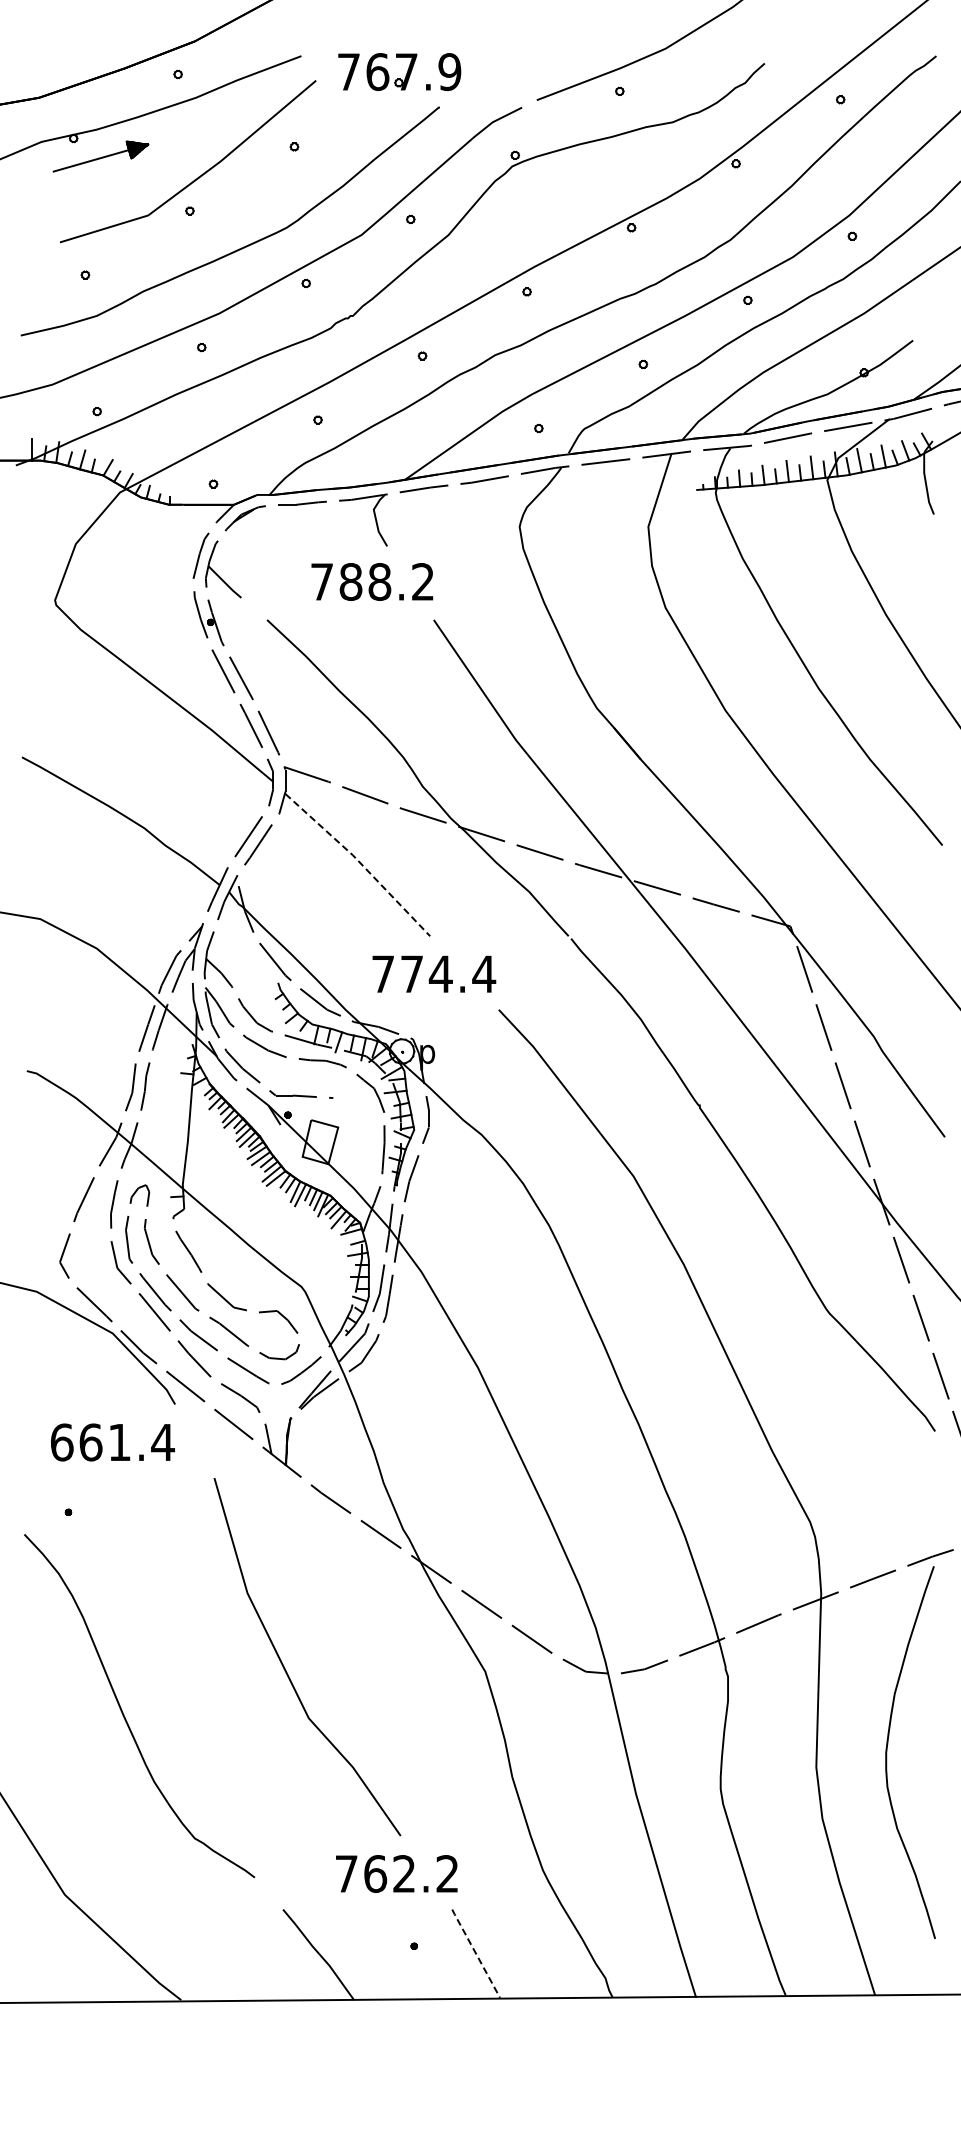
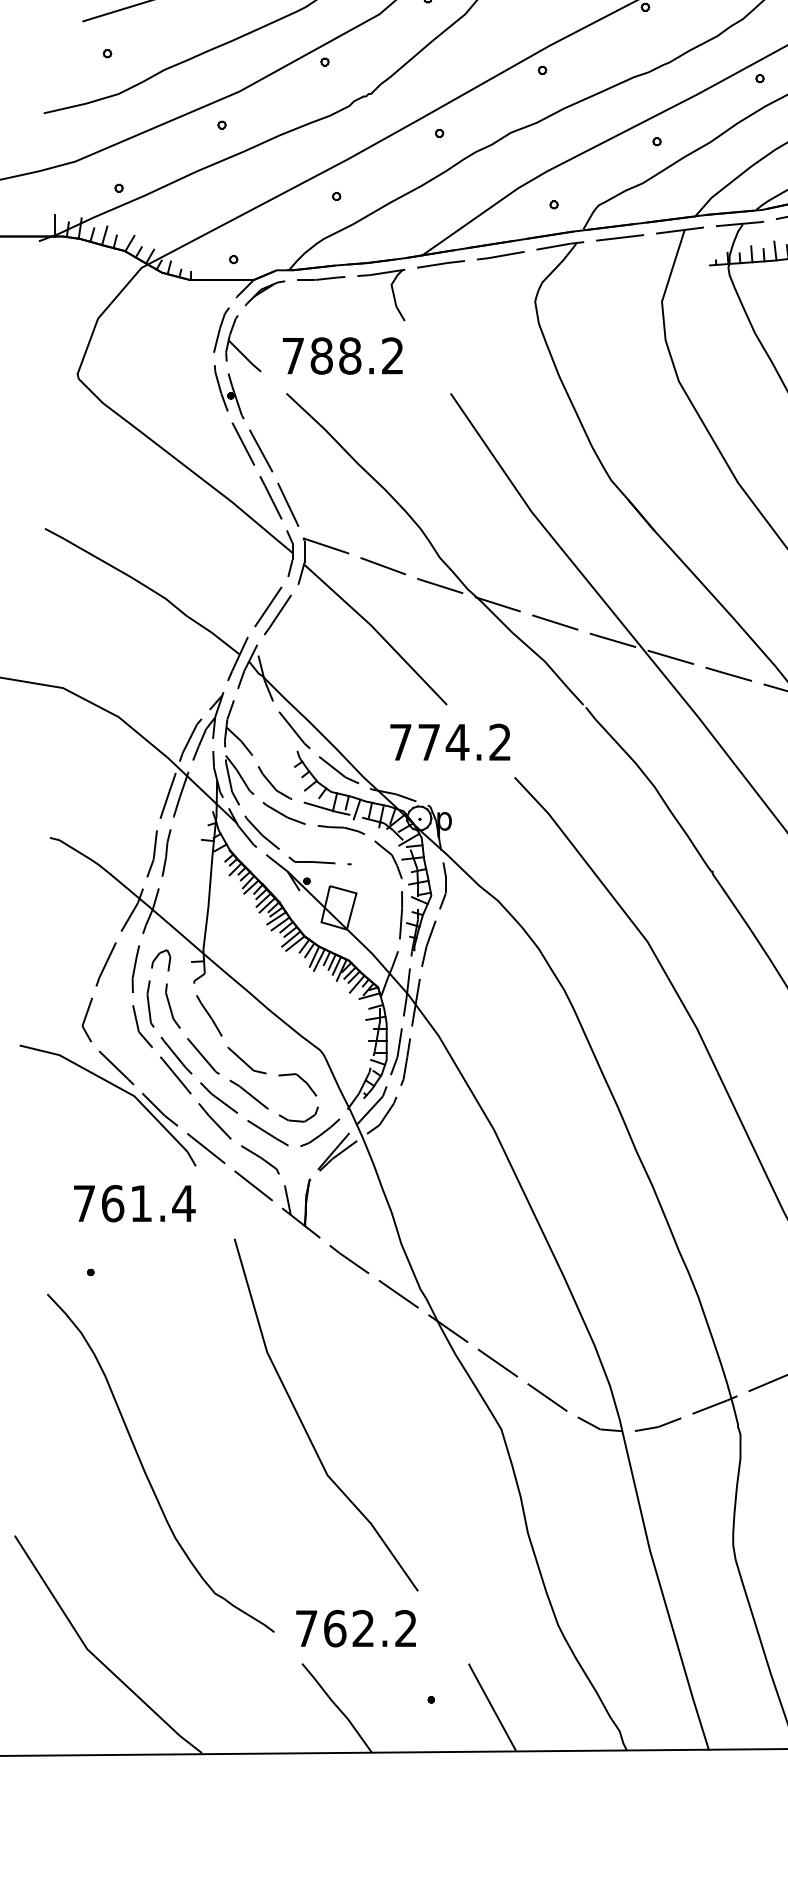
text: (372, 581) -> (342, 355), moved
line: (359, 862) -> (377, 632), dashed -> solid
text: (484, 973) -> (500, 741), 774.4 -> 774.2
text: (62, 1442) -> (84, 1203), 661.4 -> 761.4
text: (396, 1873) -> (355, 1628), moved
line: (475, 1953) -> (491, 1706), dashed -> solid

